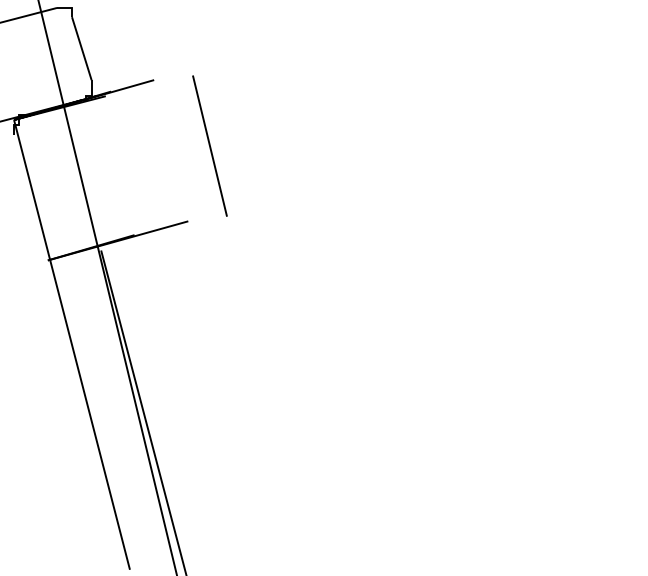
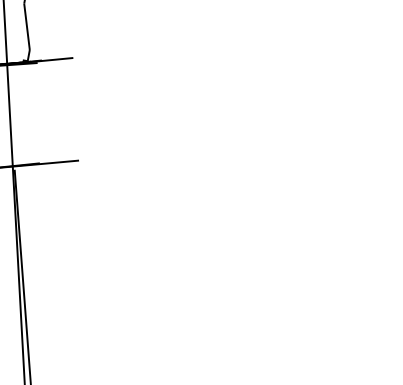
line: (209, 145) -> (103, 110), removed

